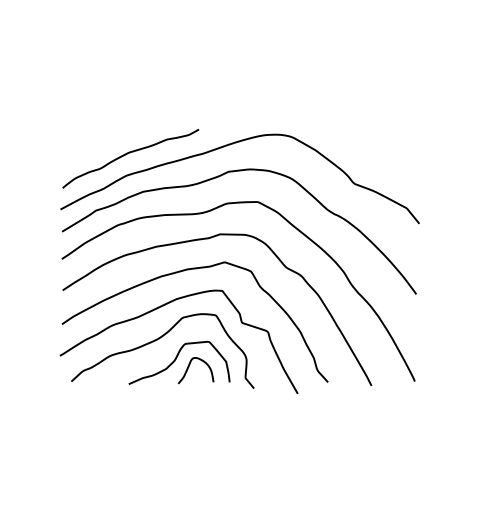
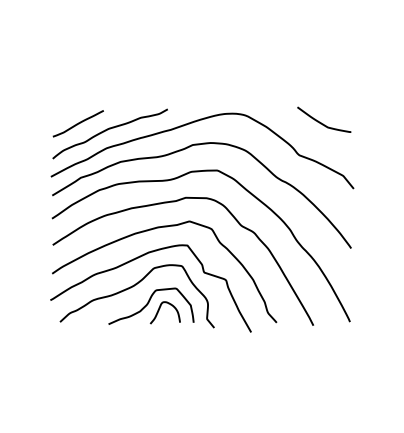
curve: (92, 146) -> (77, 123), added
curve: (383, 146) -> (323, 123), added

